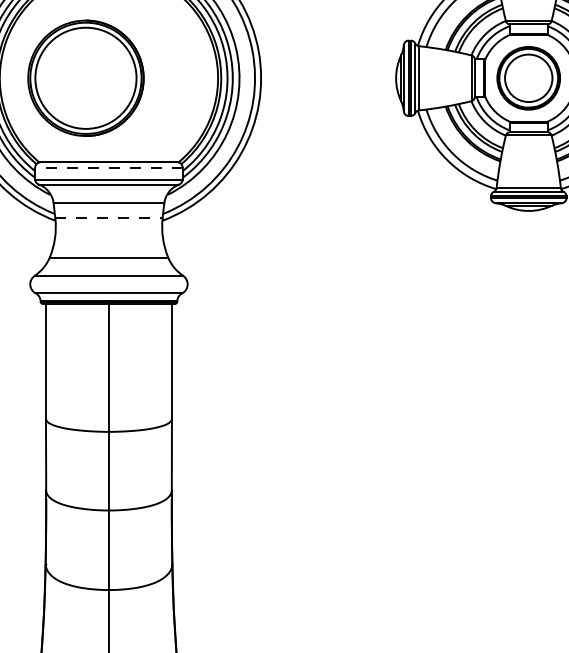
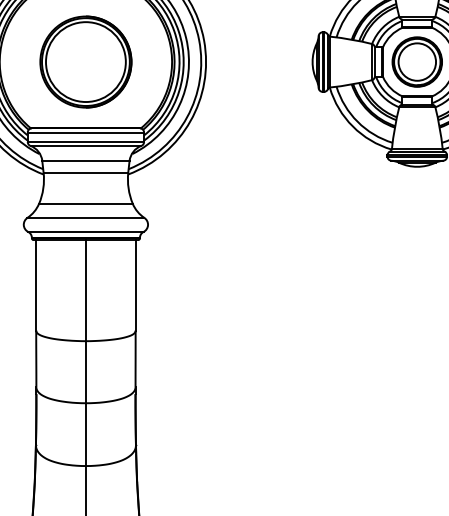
part: (85, 77) -> (85, 61), moved
line: (108, 167) -> (85, 132), dashed -> solid
line: (108, 218) -> (85, 172), dashed -> solid

